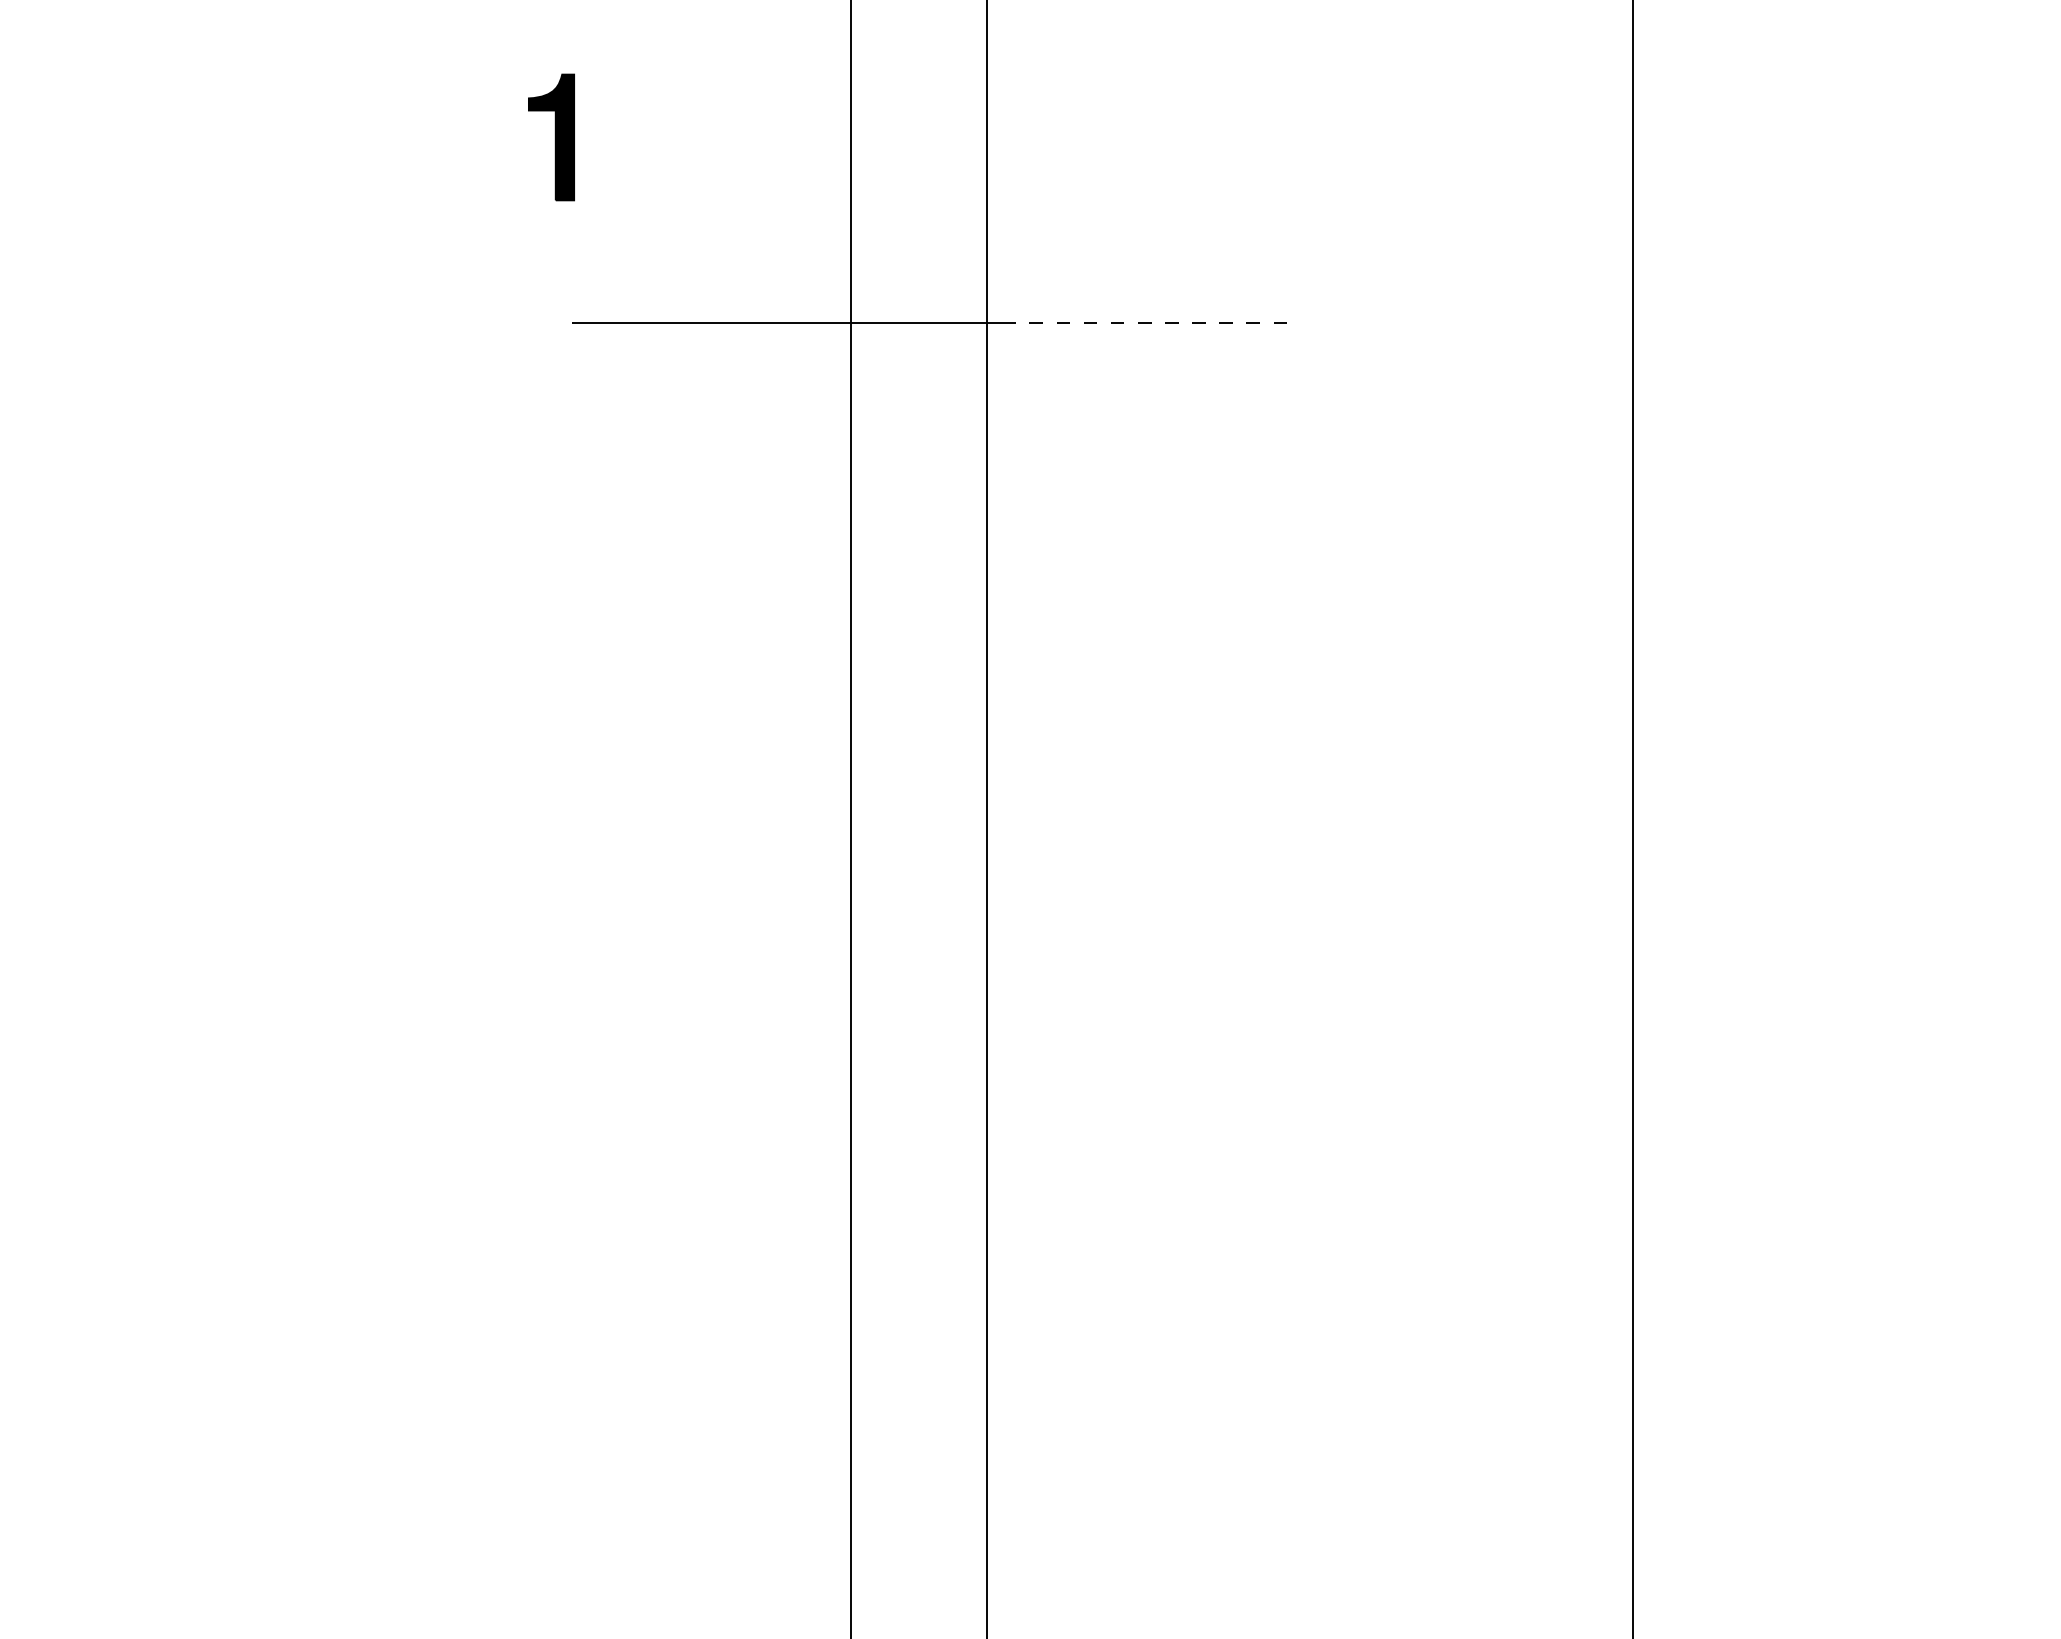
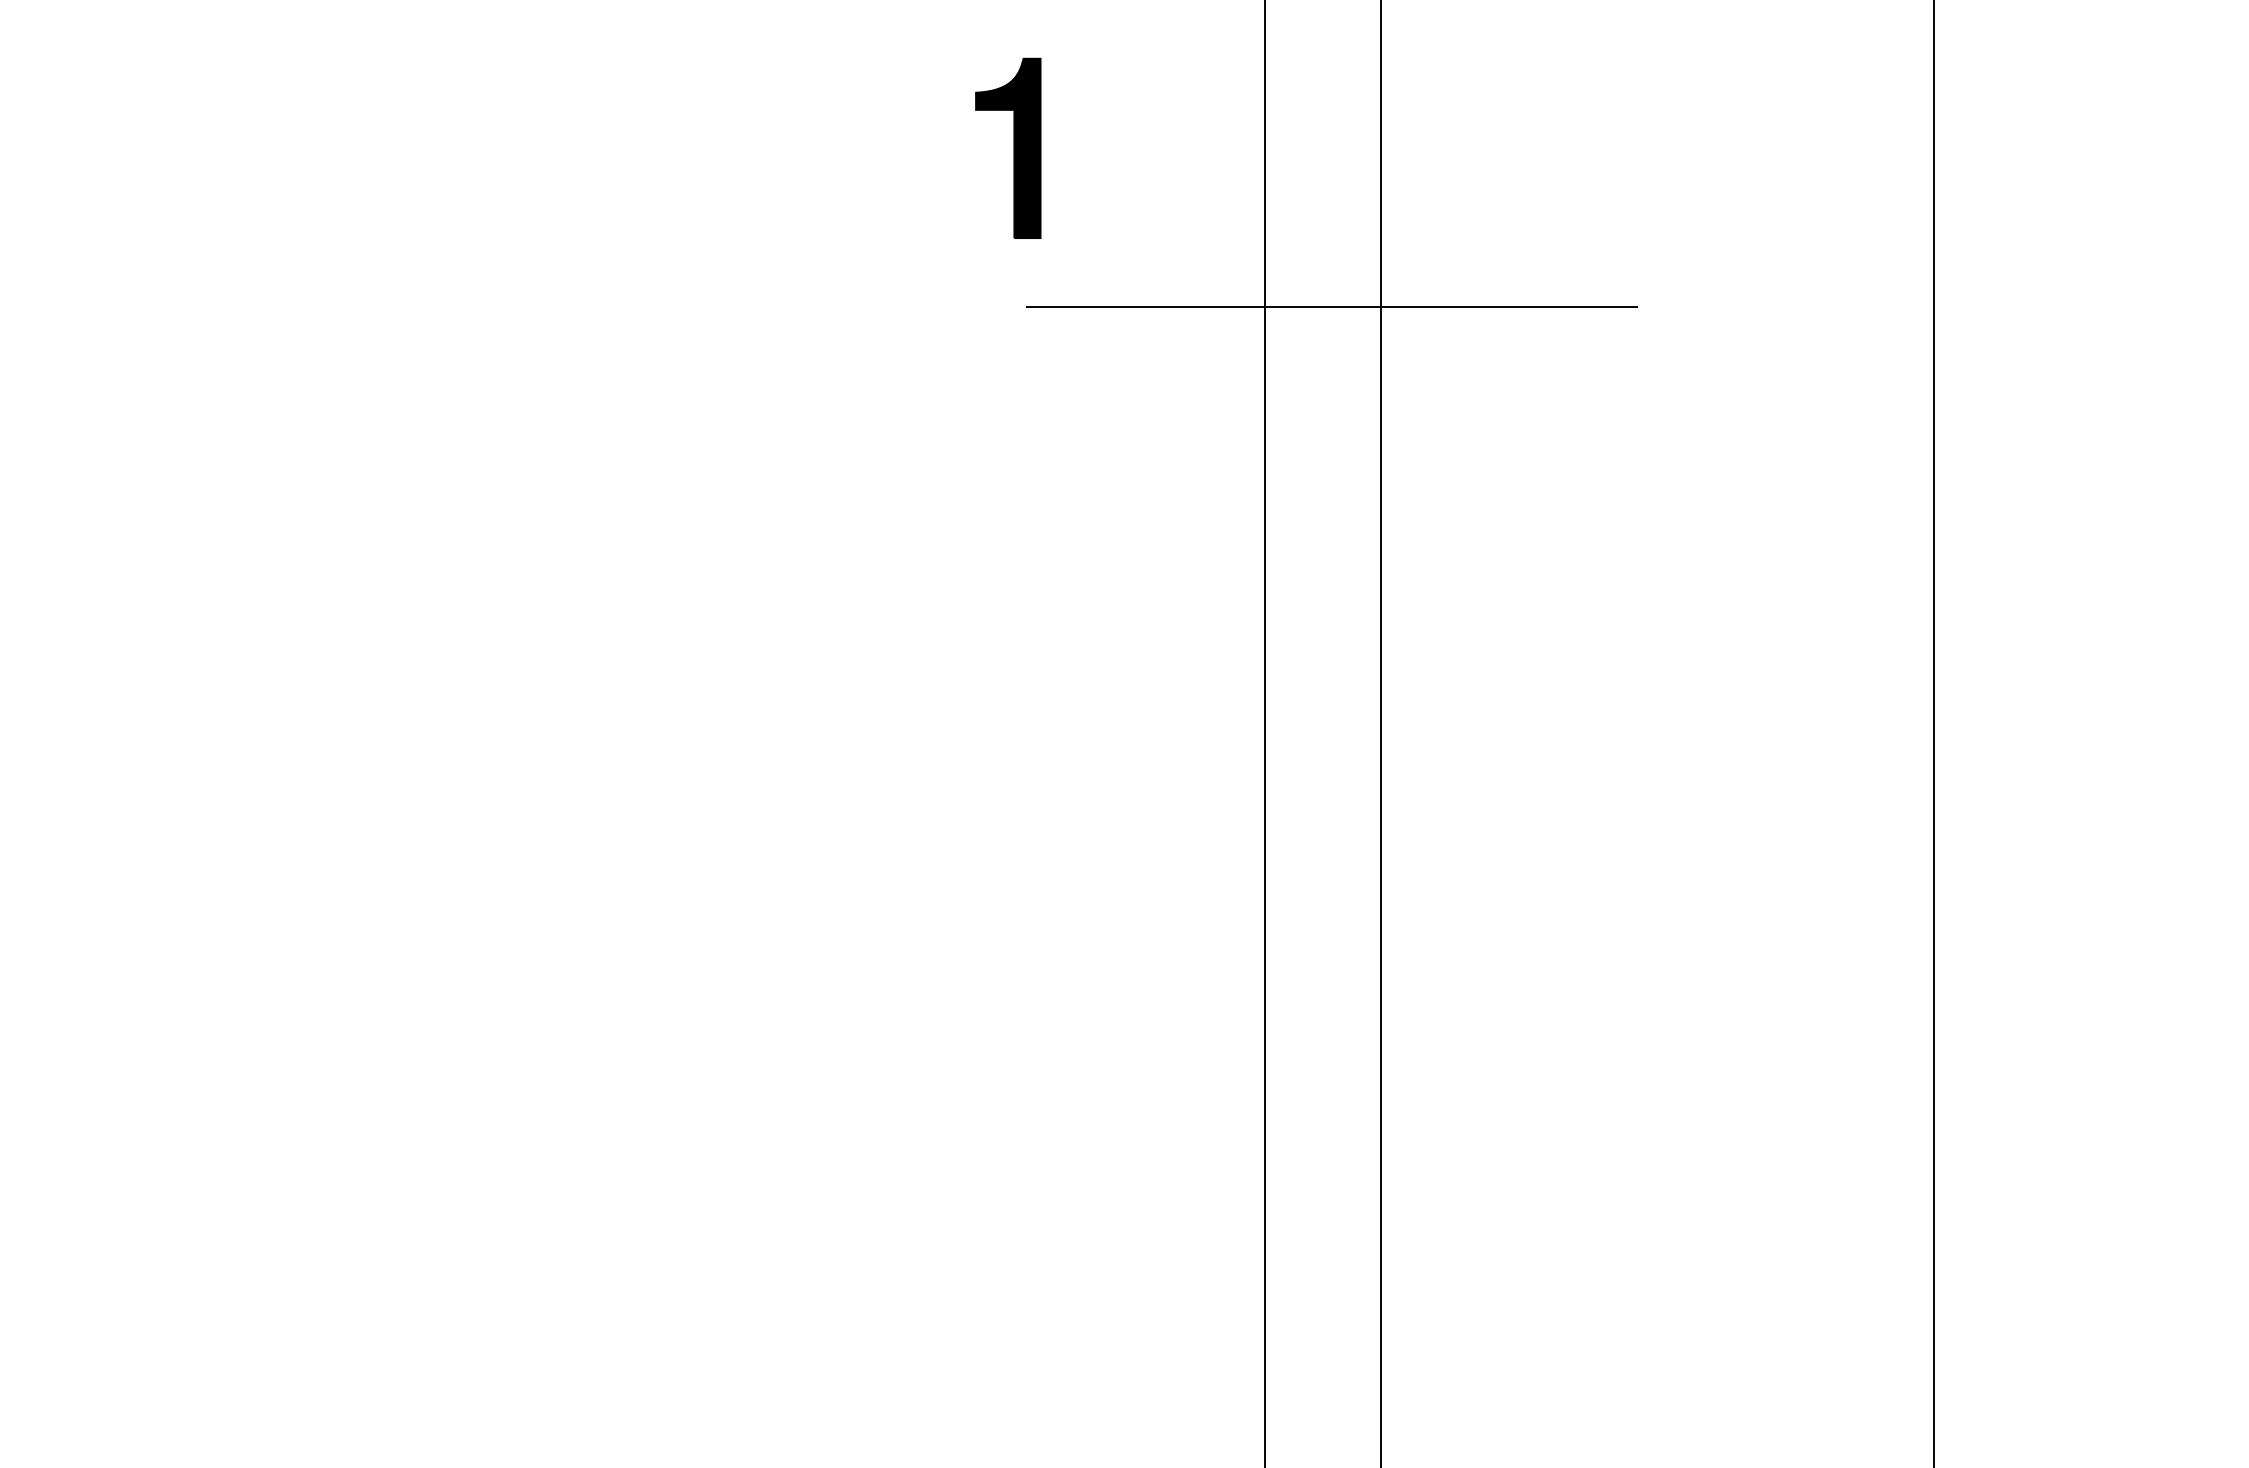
part: (551, 136) -> (1008, 147), size x1.67
line: (1151, 323) -> (1521, 307), dashed -> solid

